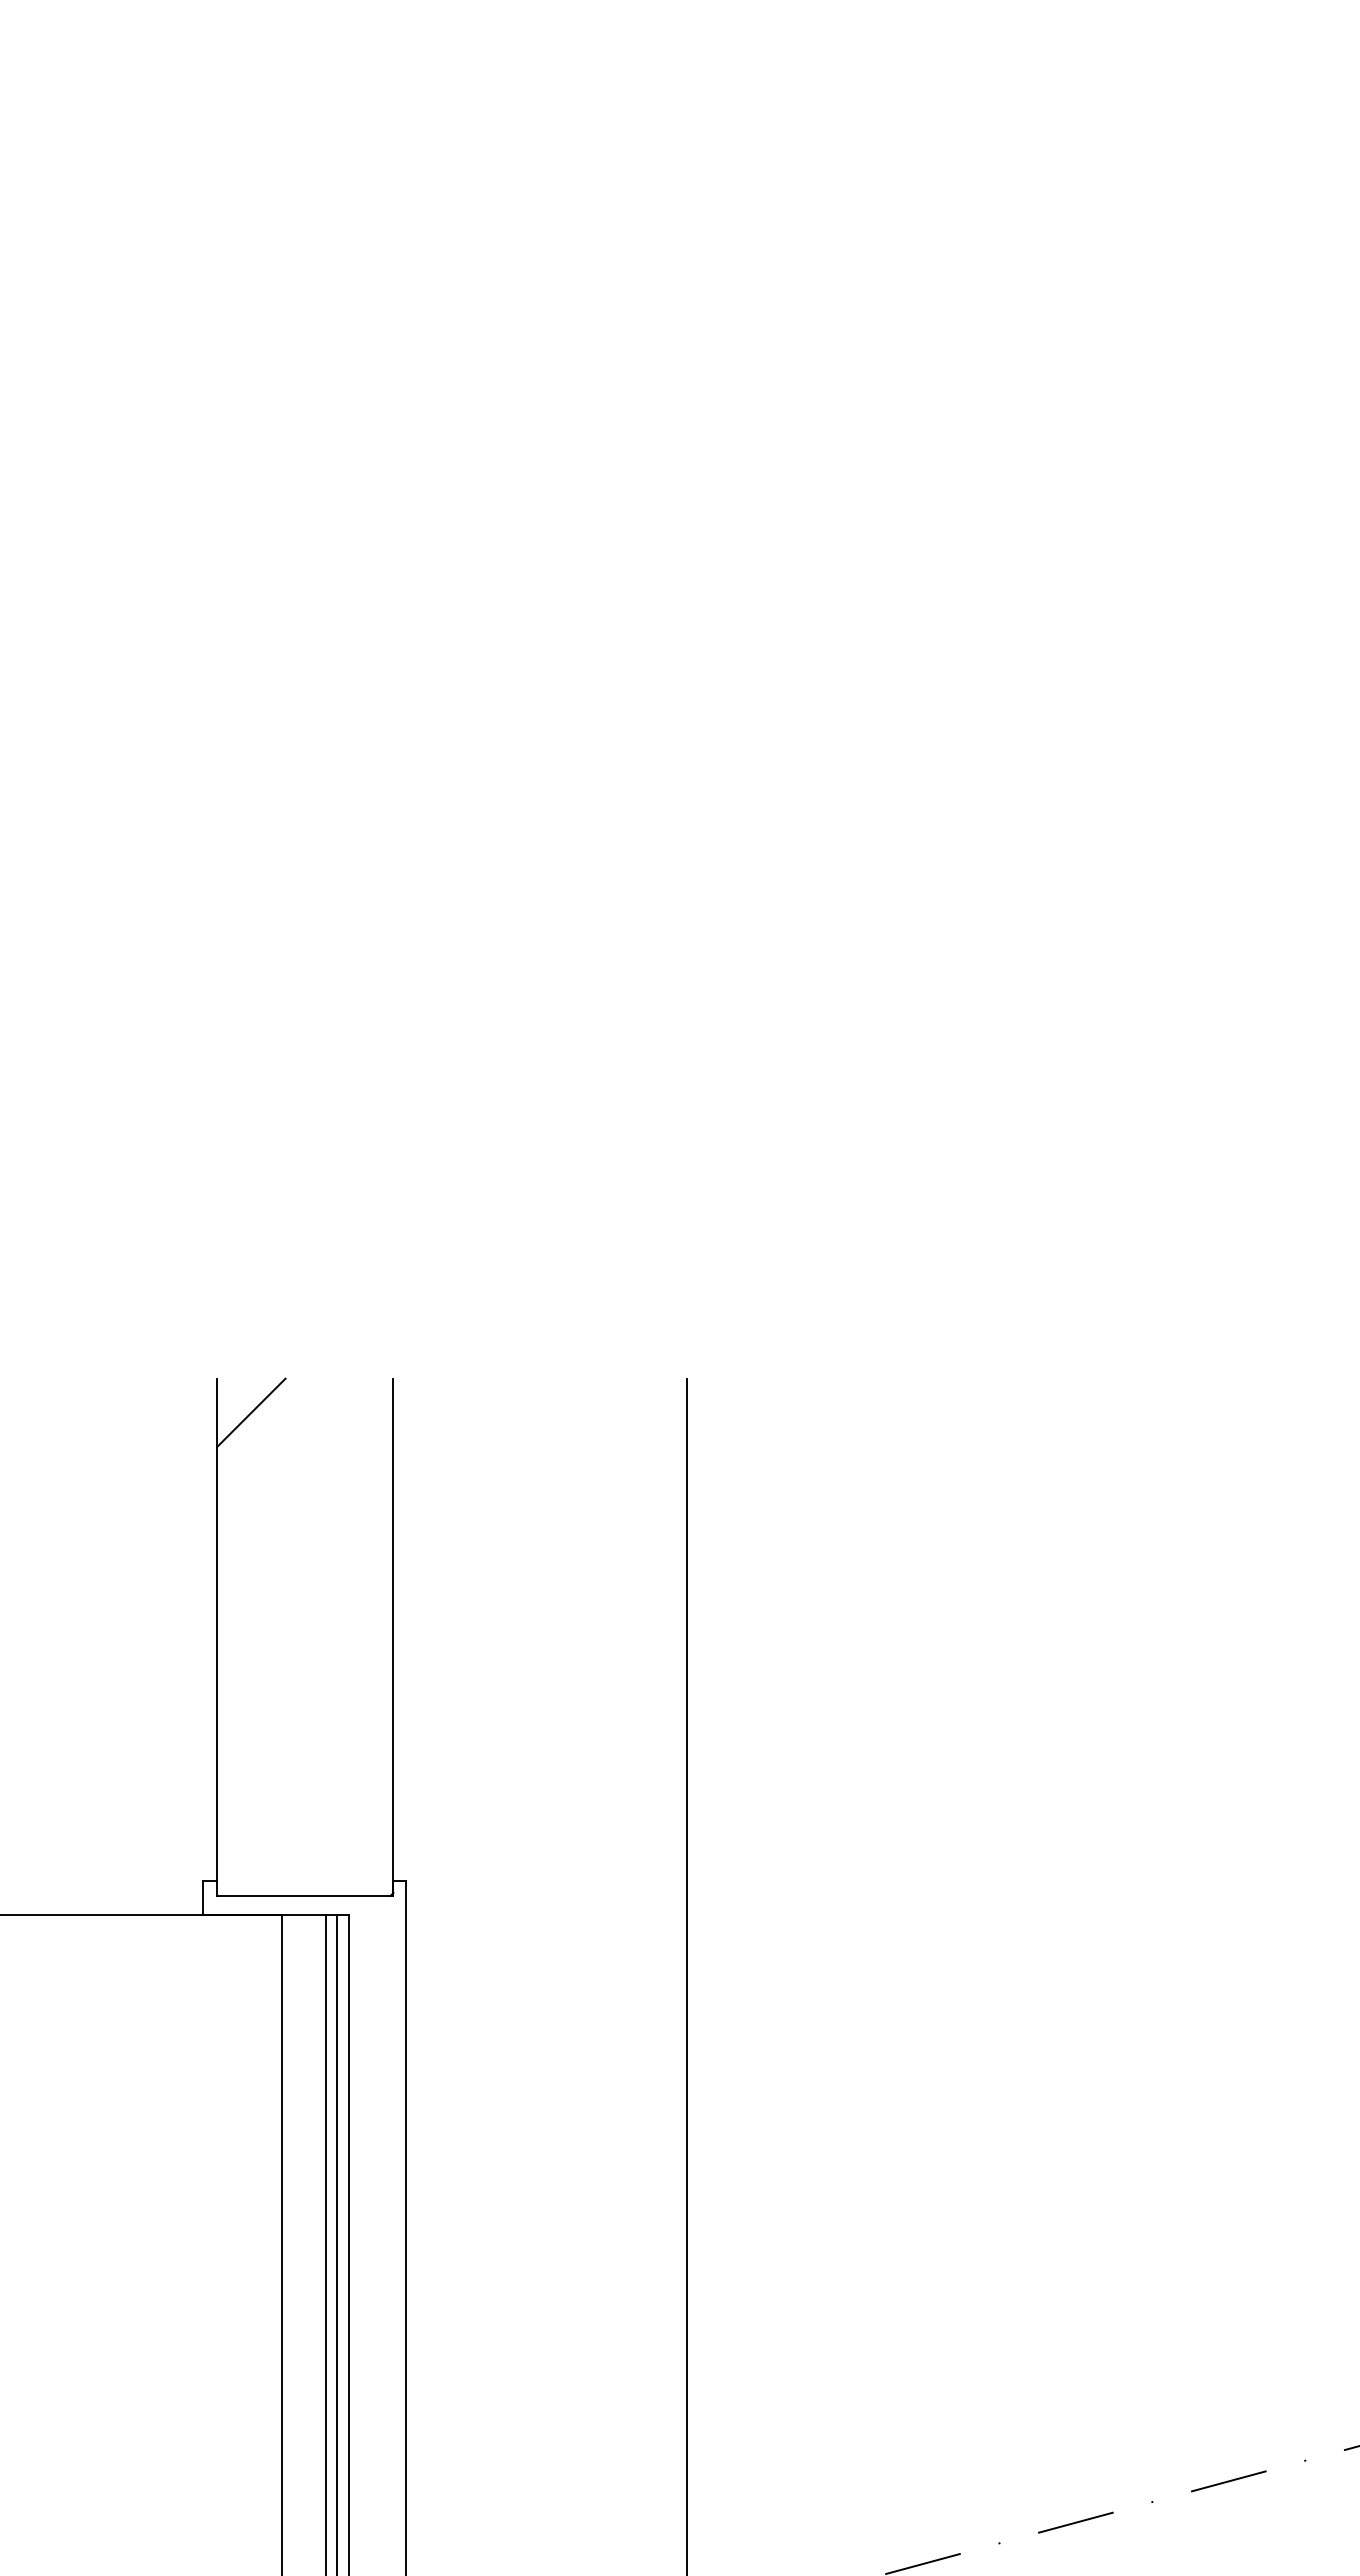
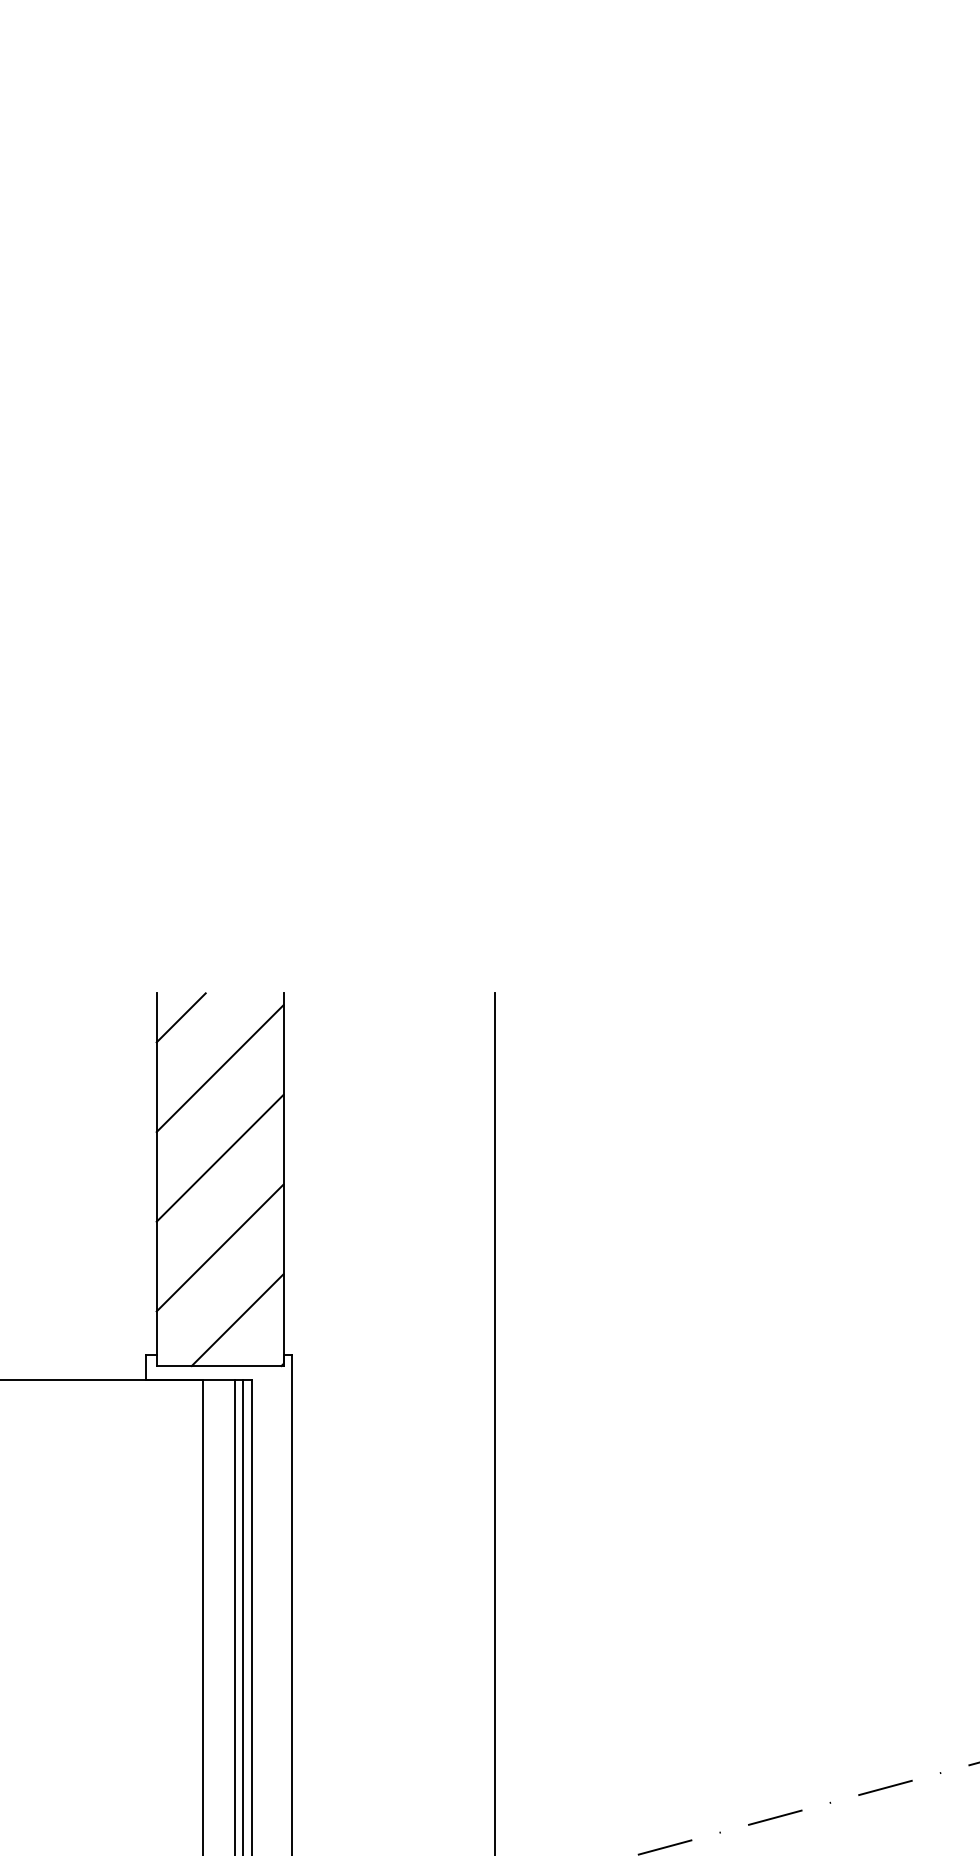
line: (305, 1483) -> (220, 1068), added
line: (305, 1607) -> (220, 1158), added
line: (305, 1732) -> (220, 1248), added
line: (329, 1831) -> (237, 1319), added

